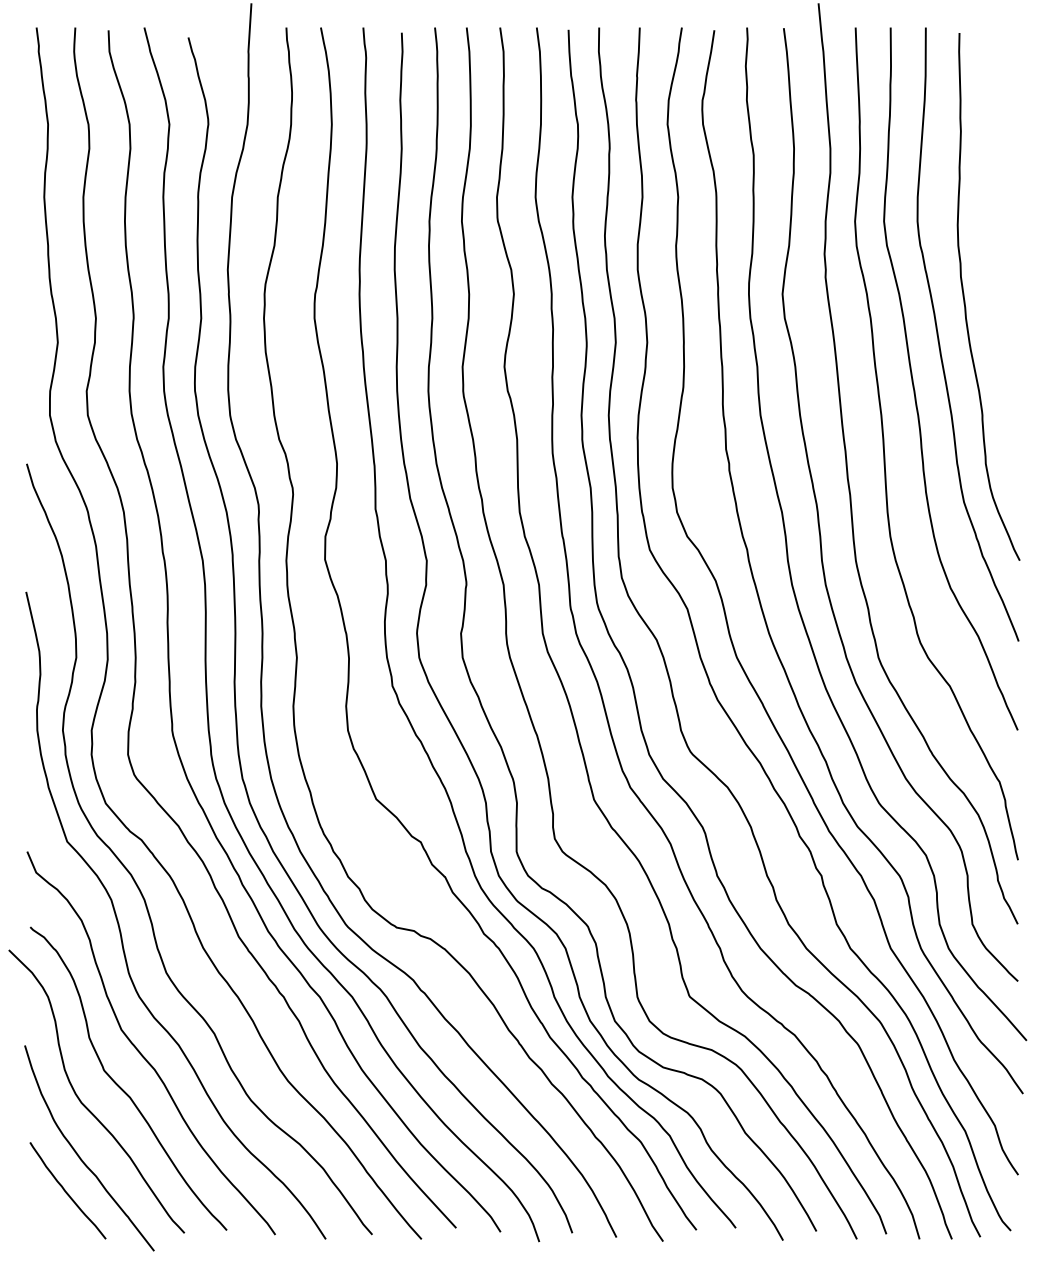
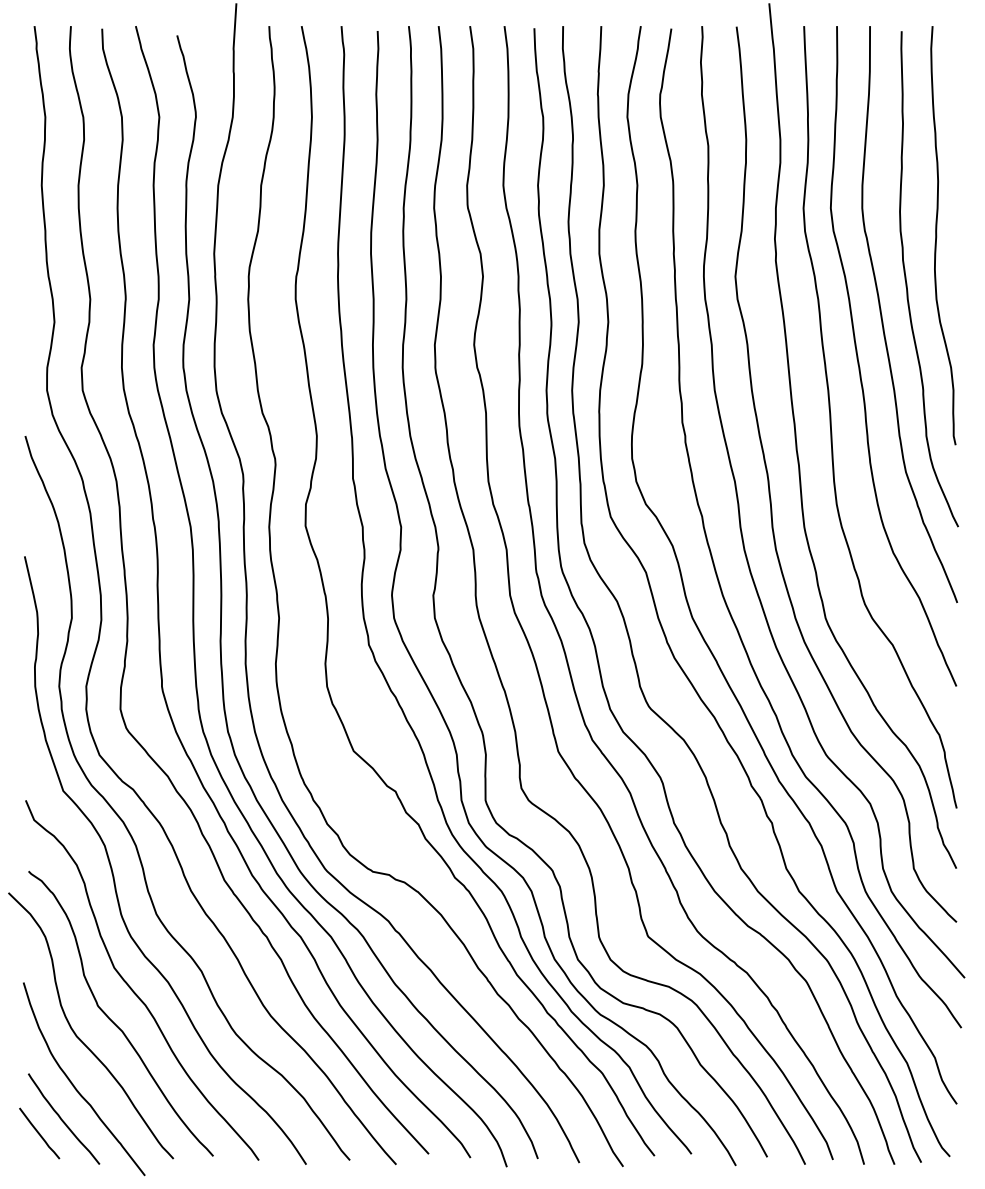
curve: (997, 250) -> (937, 235), added
line: (41, 1206) -> (39, 1133), added

